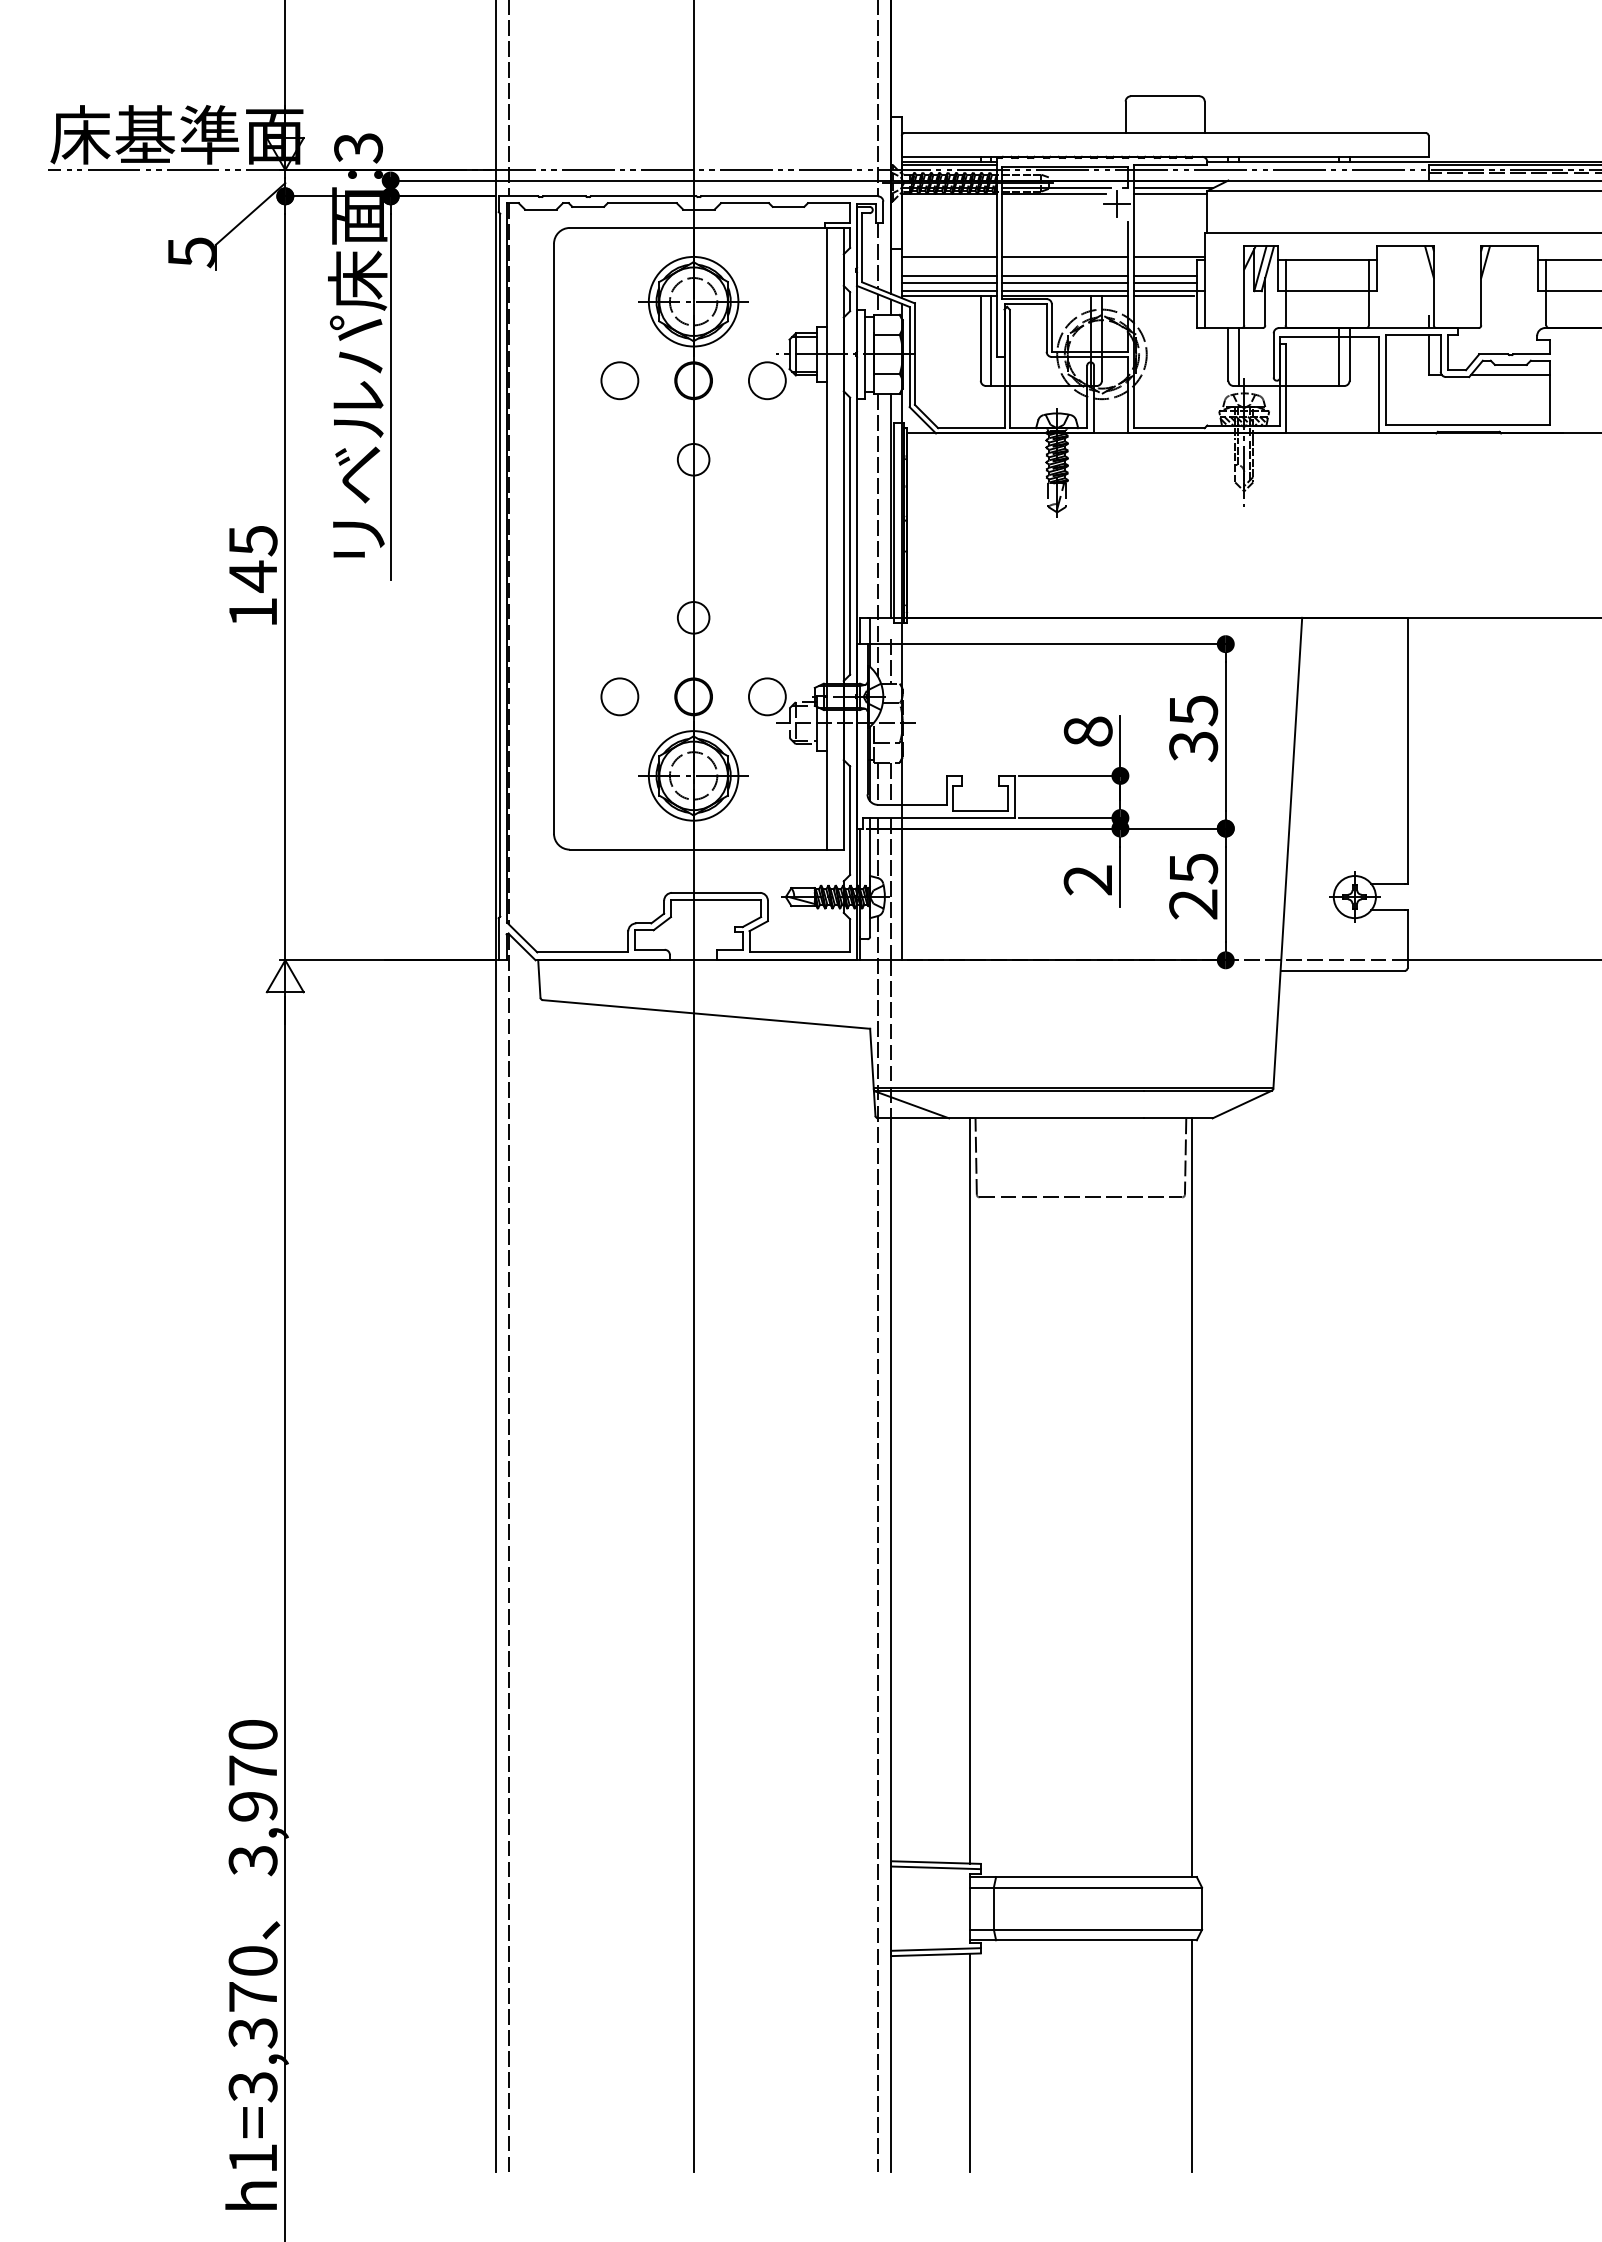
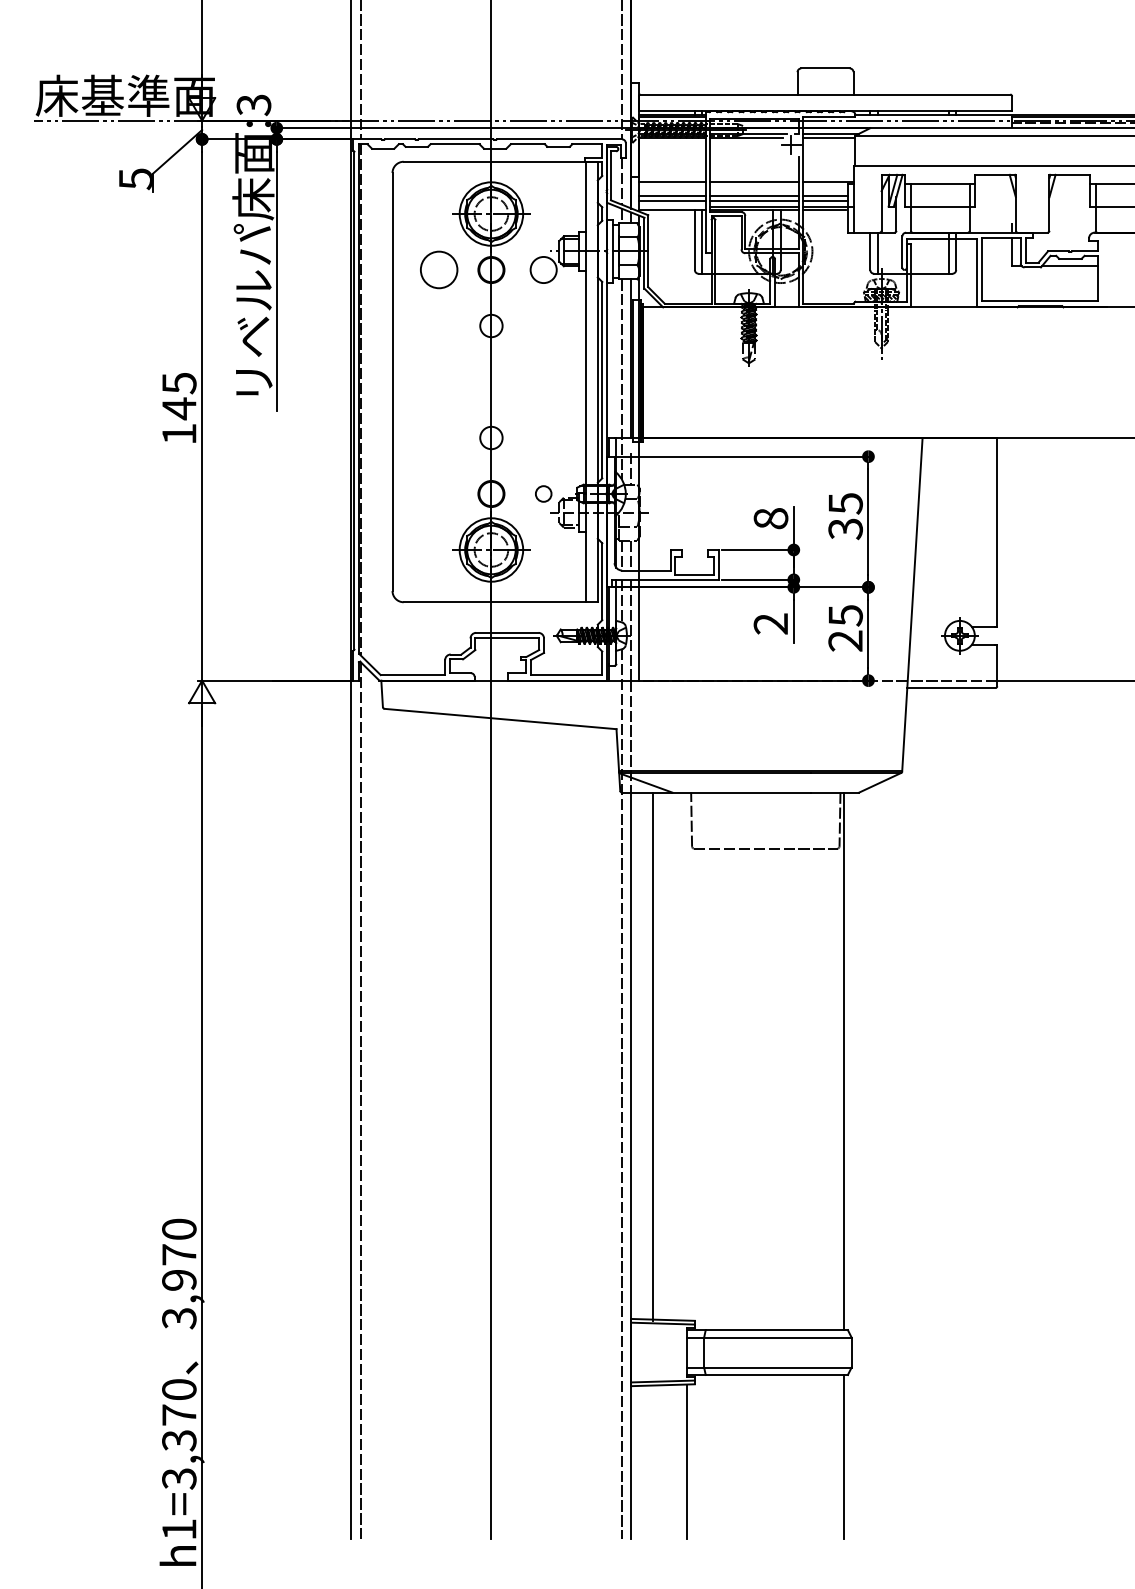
line: (948, 291) -> (672, 206), removed
circle: (619, 380) -> (438, 269), size x1.4
circle: (619, 696) -> (438, 493), removed
circle: (766, 696) -> (543, 493), size x0.6
line: (970, 1490) -> (652, 1056), moved

